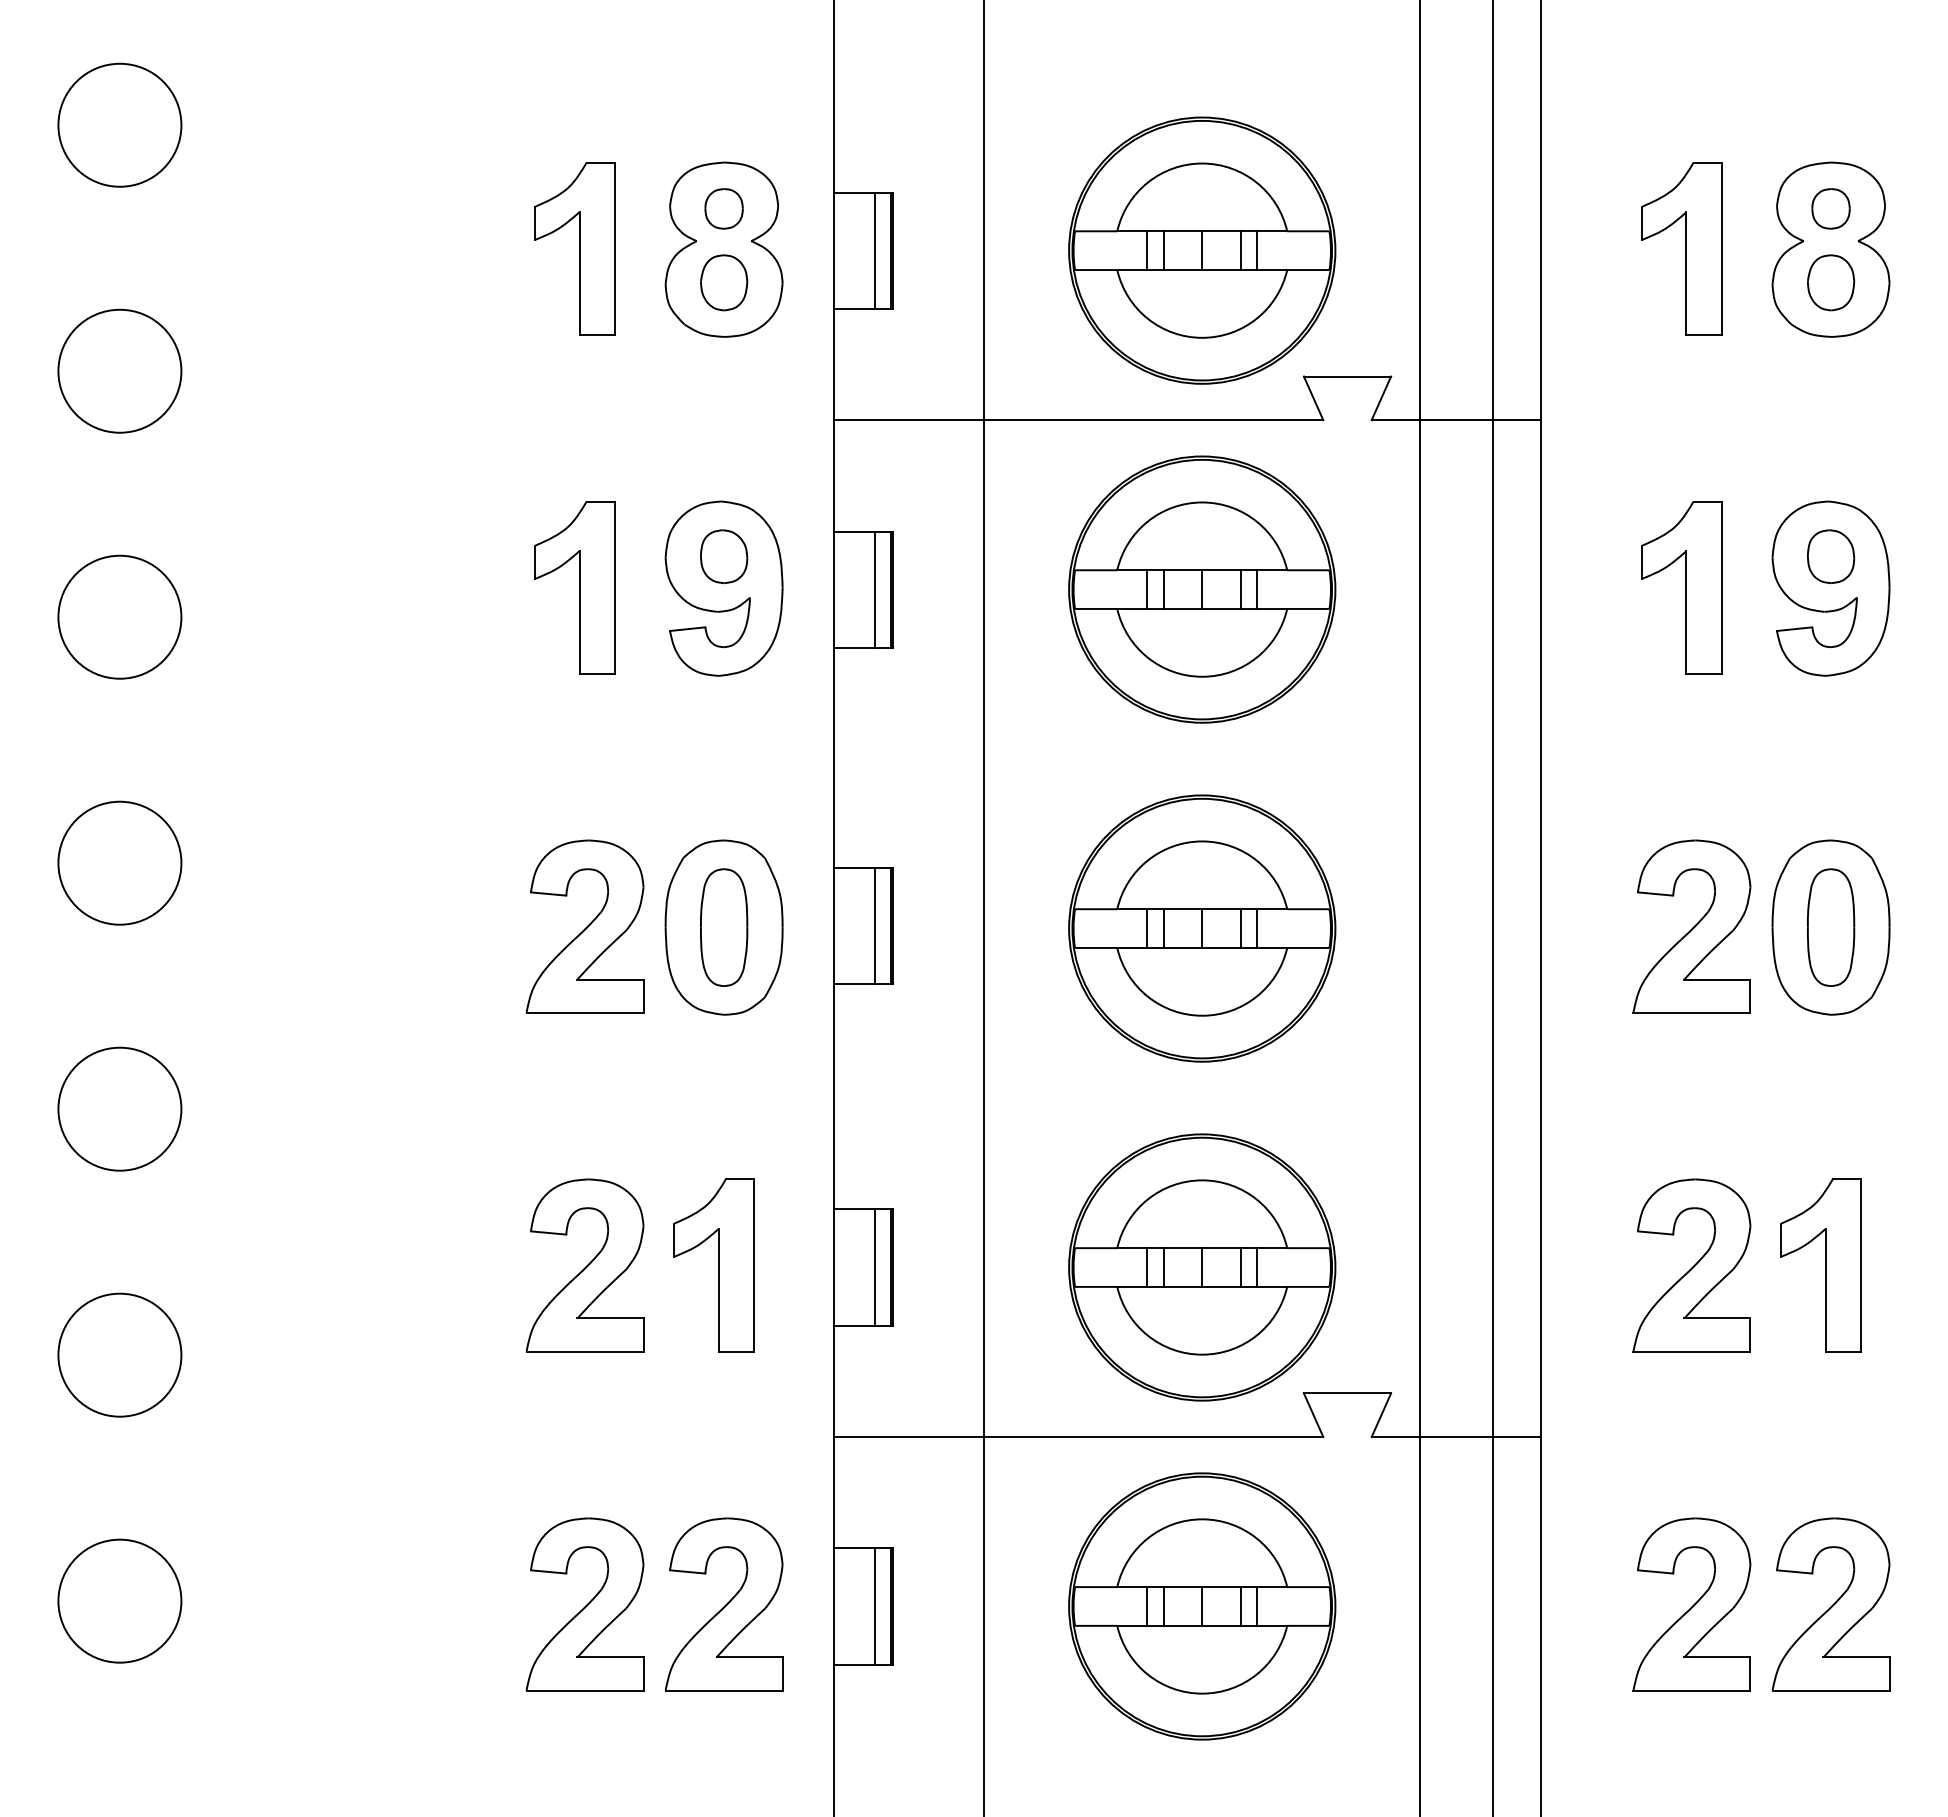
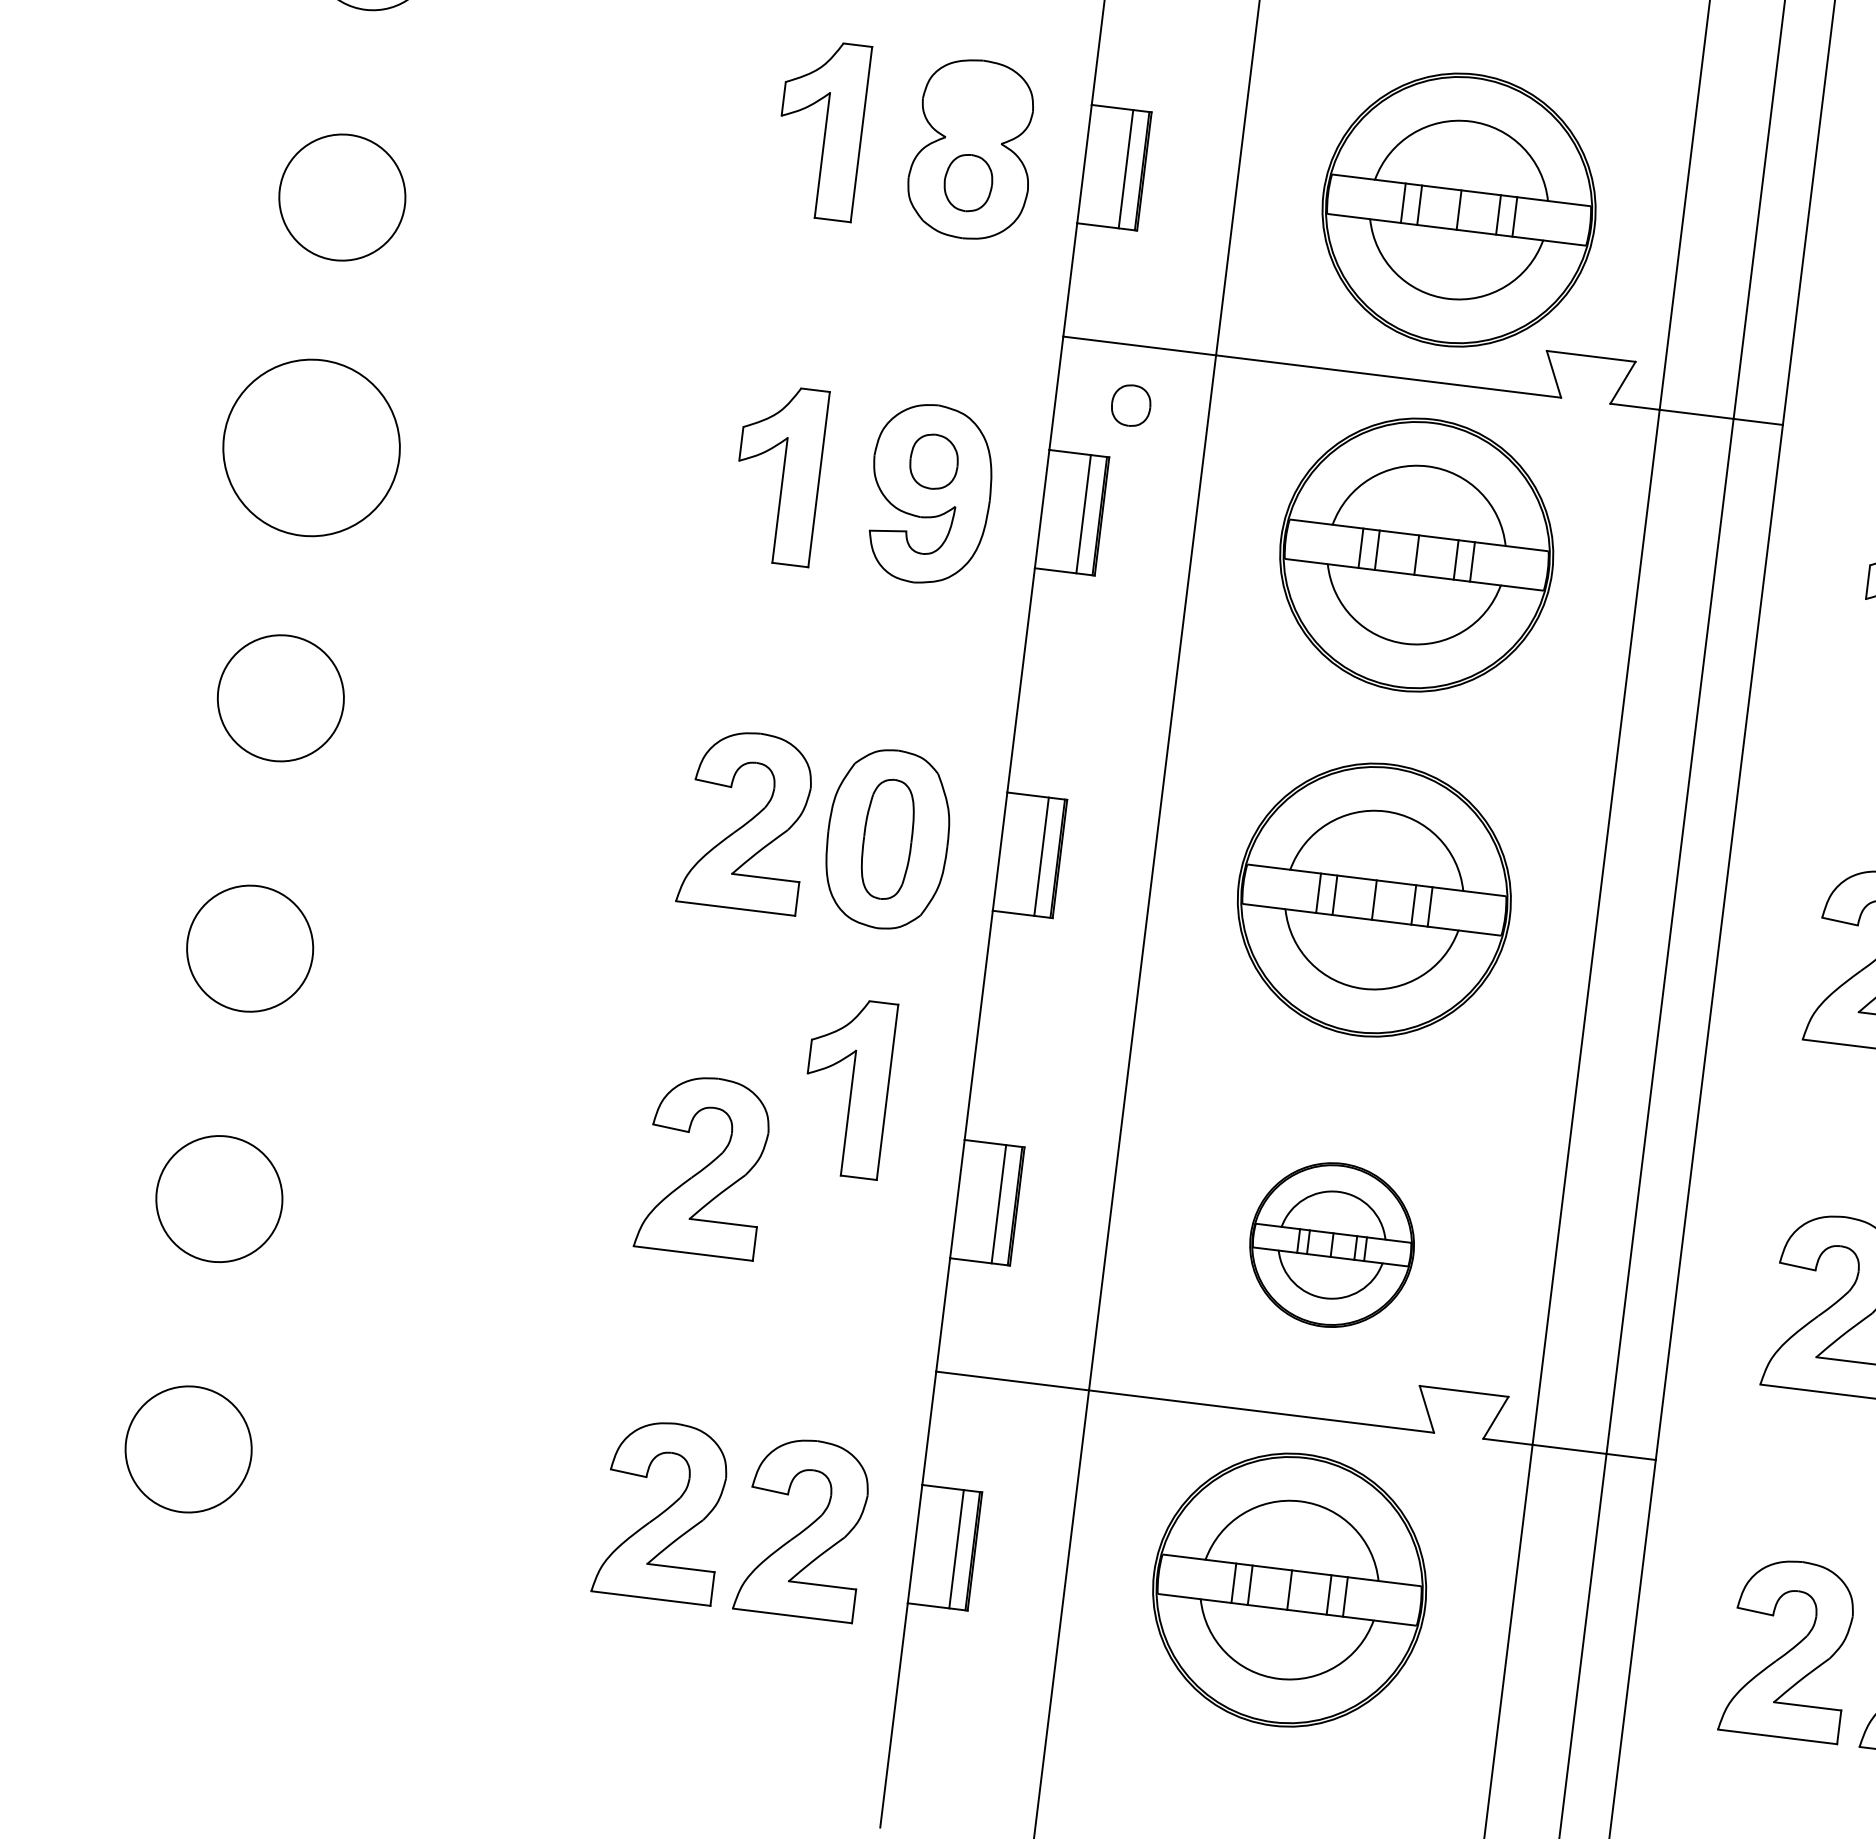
part: (723, 208) -> (1130, 405), moved
circle: (119, 616) -> (311, 447), size x1.4
part: (713, 1265) -> (846, 1087), moved
part: (1202, 1267) -> (1332, 1245), size x0.6

